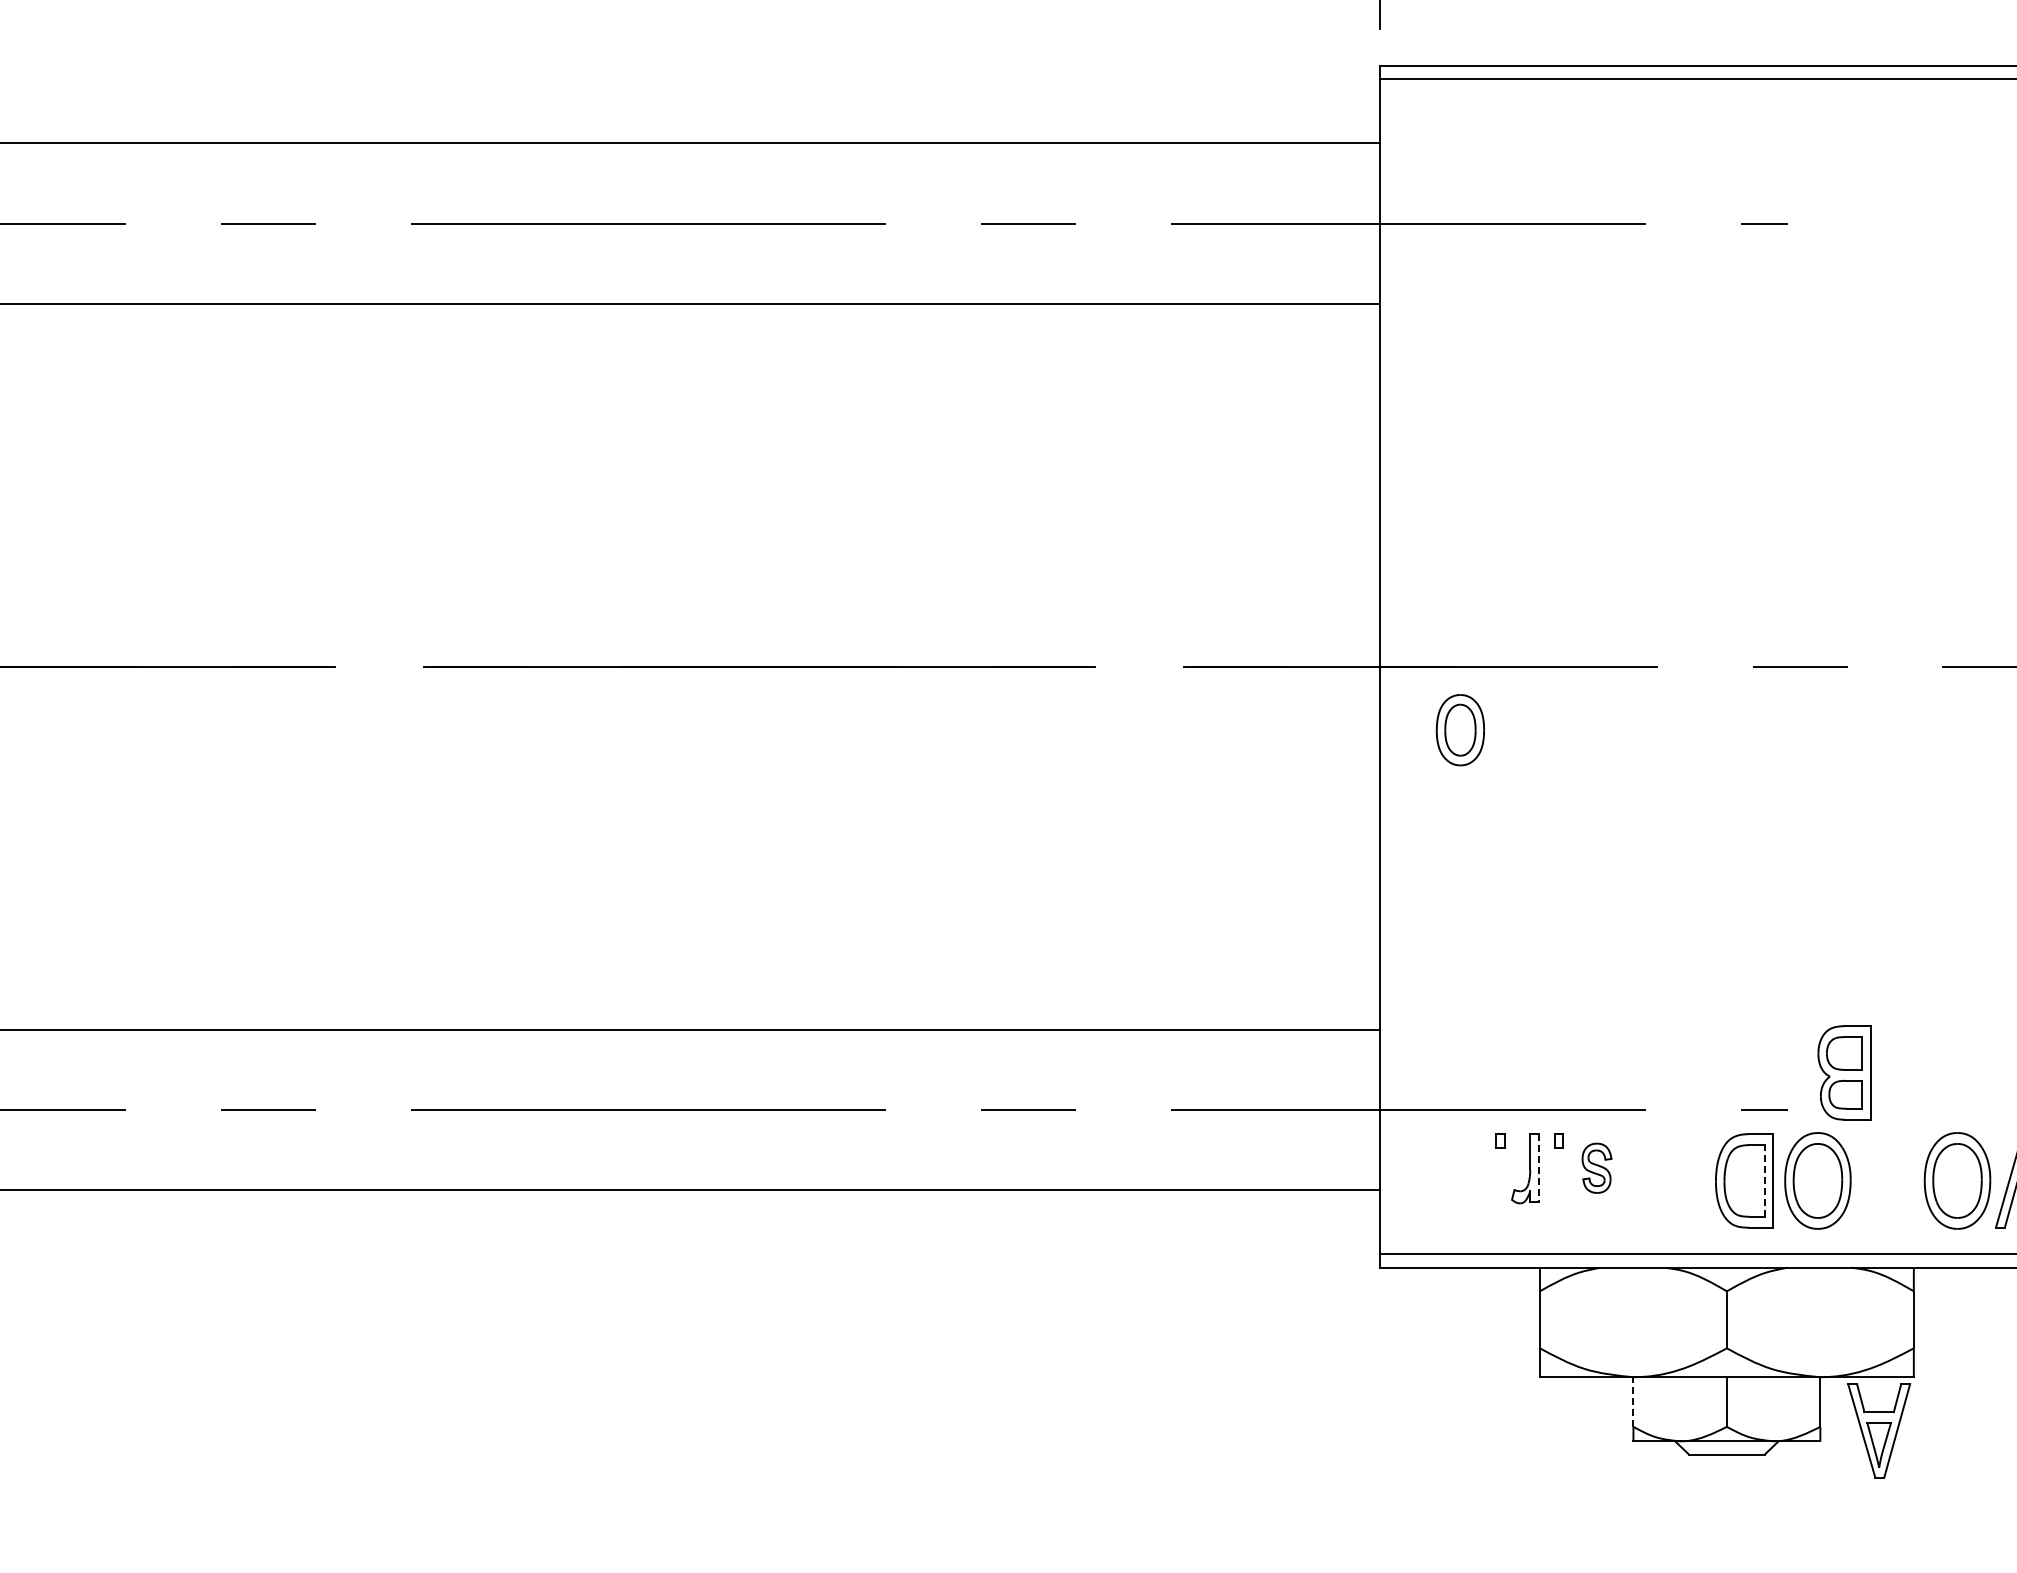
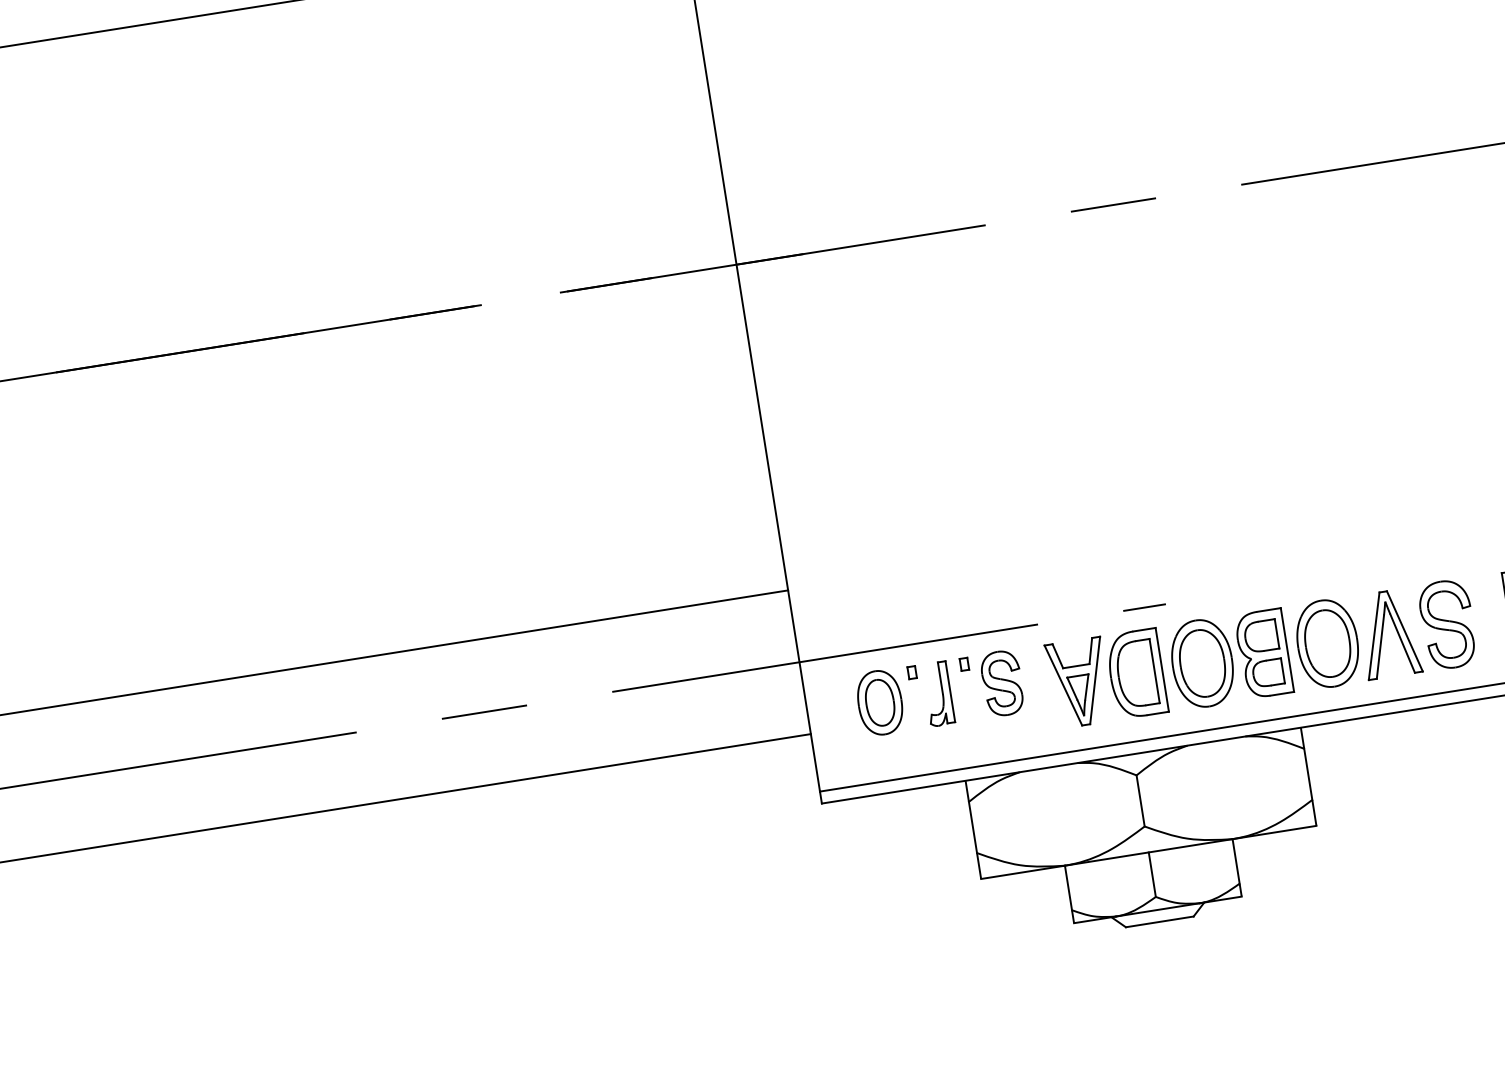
part: (1459, 730) -> (879, 703), moved
part: (1844, 1072) -> (1263, 653), moved
line: (1538, 1168) -> (950, 691), dashed -> solid
part: (1596, 1168) -> (1002, 683), size x1.43
line: (1764, 1180) -> (1154, 670), dashed -> solid
line: (1633, 1402) -> (1068, 888), dashed -> solid
part: (1879, 1430) -> (1079, 682), moved

